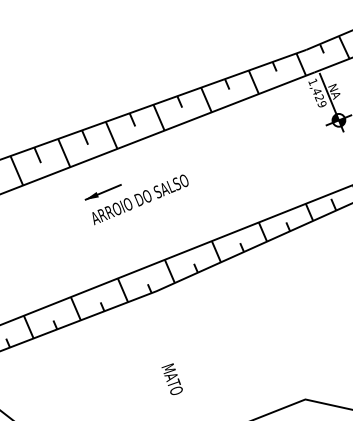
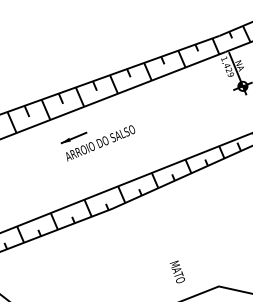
text: (170, 378) -> (176, 271), moved

